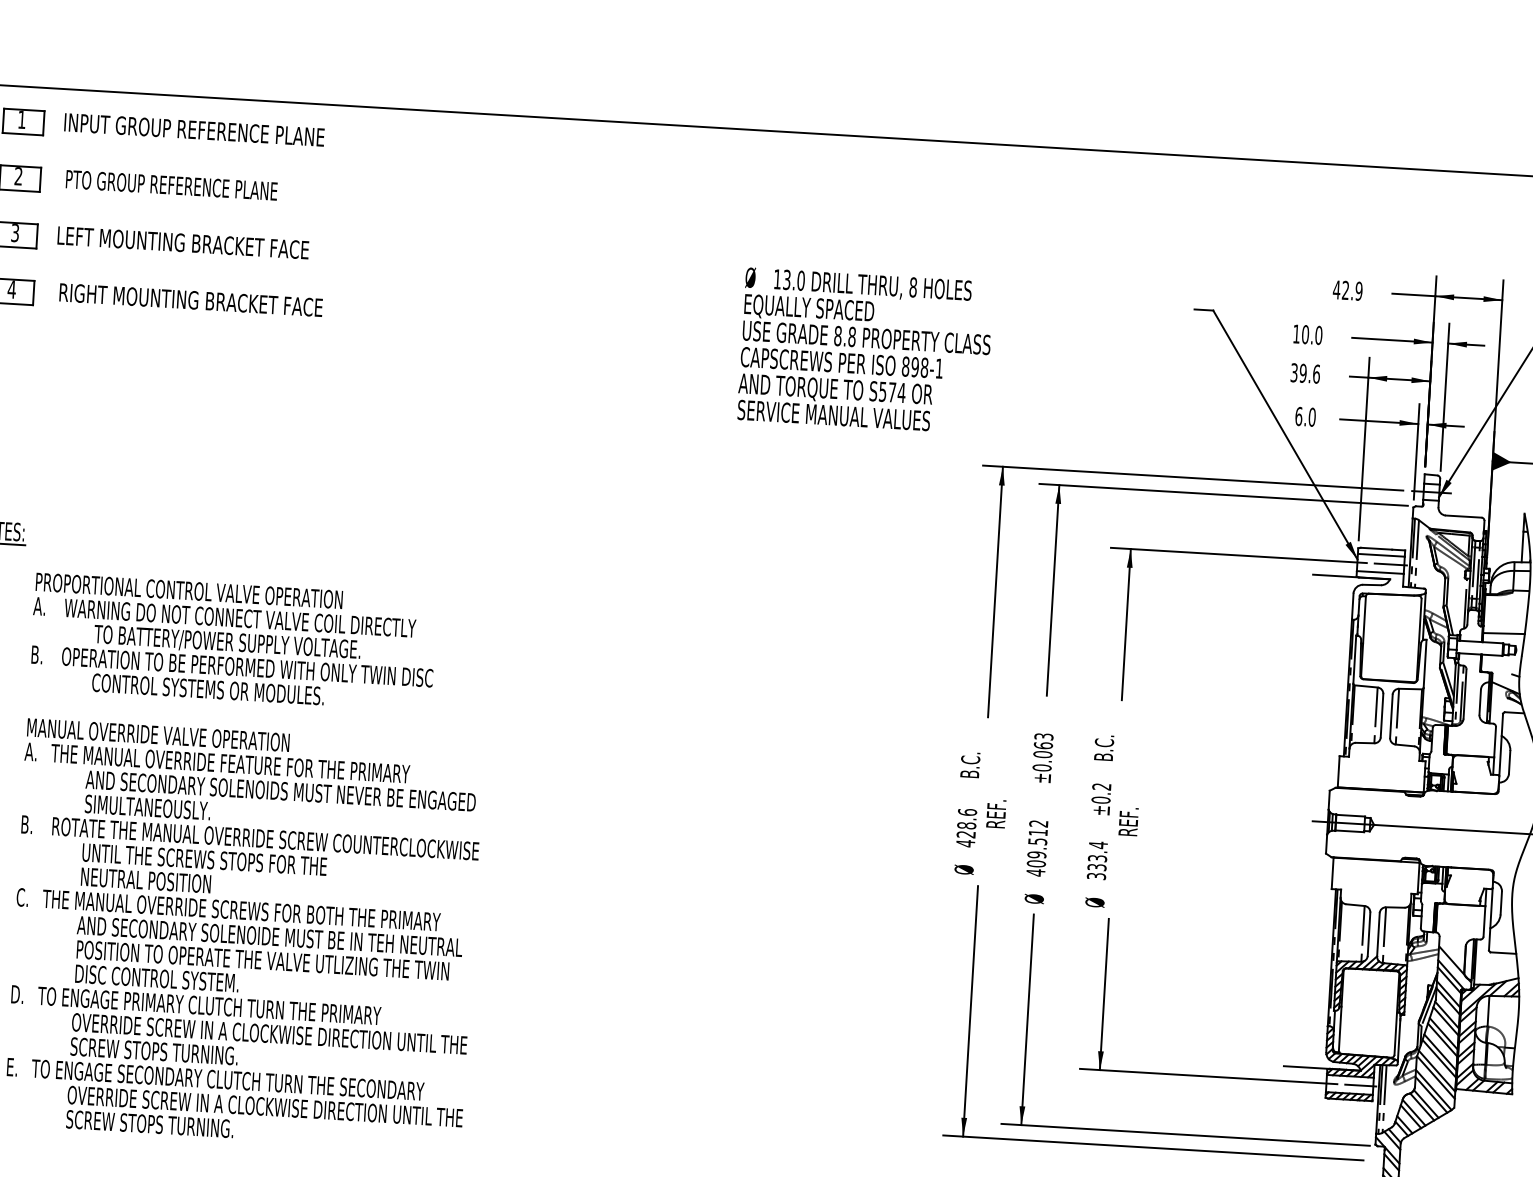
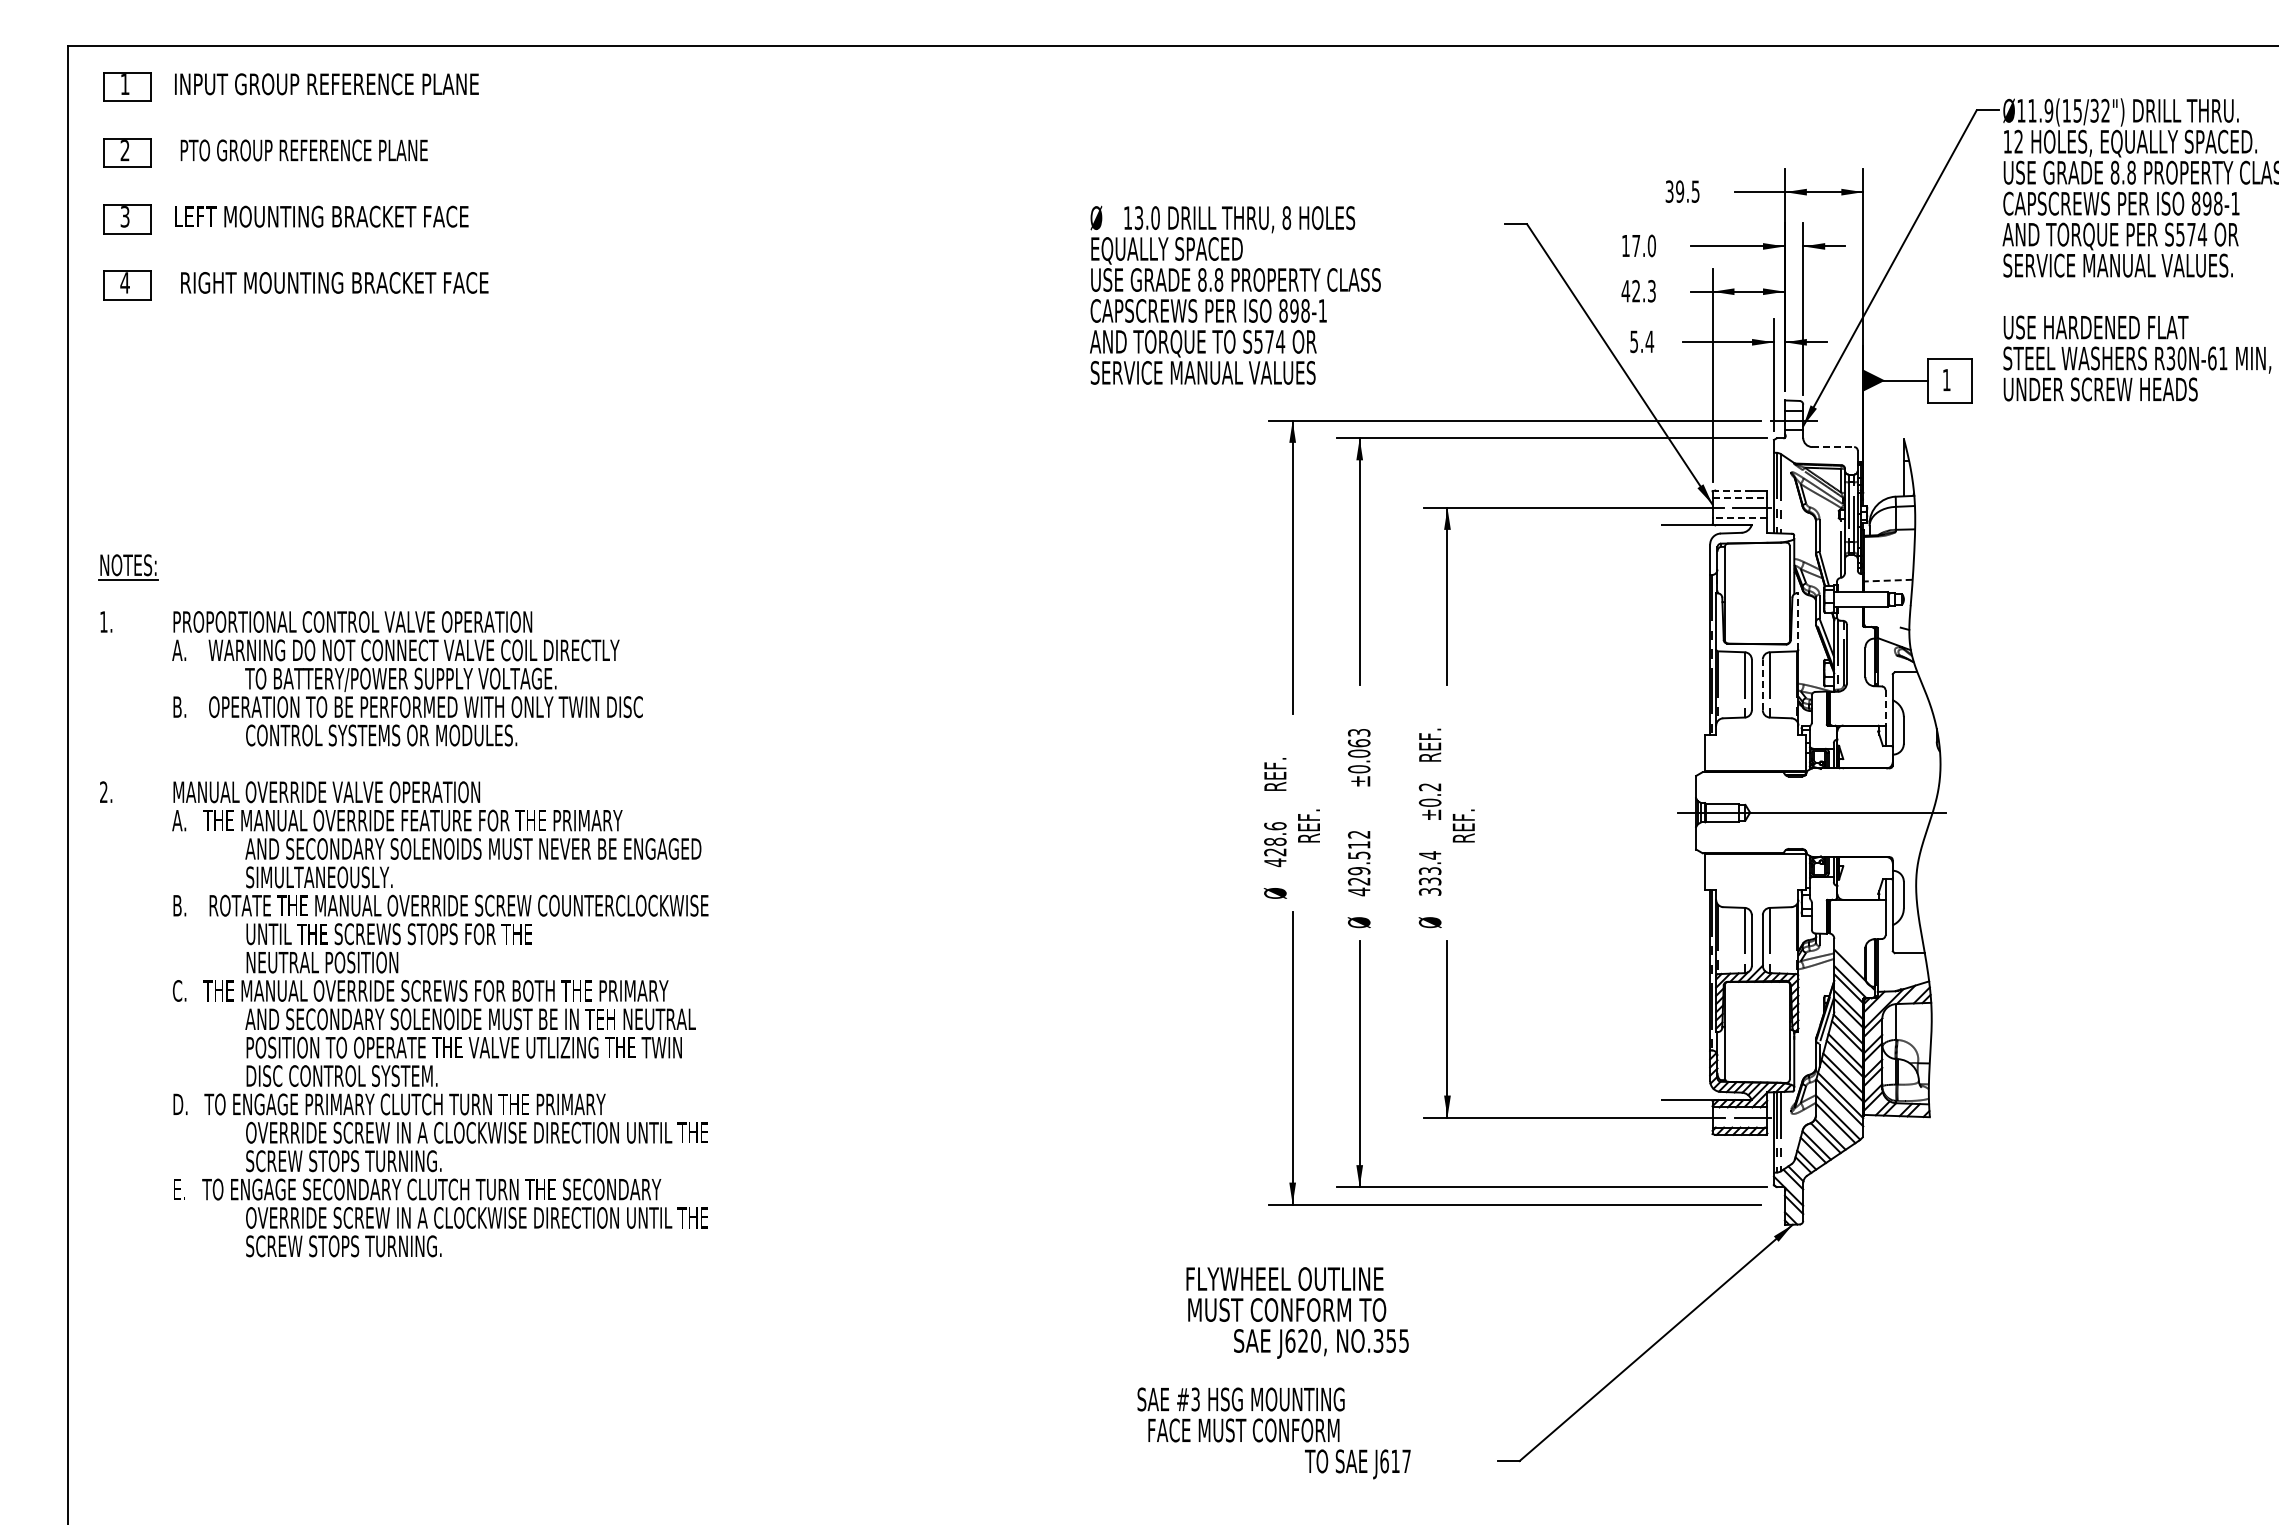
text: (1347, 290) -> (1682, 191), 42.9 -> 39.5
text: (1305, 334) -> (1636, 245), 10.0 -> 17.0
text: (865, 350) -> (1235, 294), moved
text: (1305, 373) -> (1638, 291), 39.6 -> 42.3
text: (1305, 416) -> (1642, 341), 6.0 -> 5.4
line: (1463, 516) -> (1833, 447), solid -> dashed
line: (1376, 548) -> (1733, 490), solid -> dashed
line: (1381, 554) -> (1740, 497), solid -> dashed
line: (1379, 572) -> (1739, 518), solid -> dashed
line: (1503, 633) -> (1887, 580), solid -> dashed
line: (1425, 663) -> (1798, 620), solid -> dashed
line: (1391, 715) -> (1762, 684), solid -> dashed
line: (1495, 741) -> (1885, 707), solid -> dashed
text: (1103, 749) -> (1429, 743), B.C. -> REF.
text: (970, 767) -> (1275, 773), B.C. -> REF.
text: (1036, 863) -> (1359, 881), 409.512 -> 429.512

